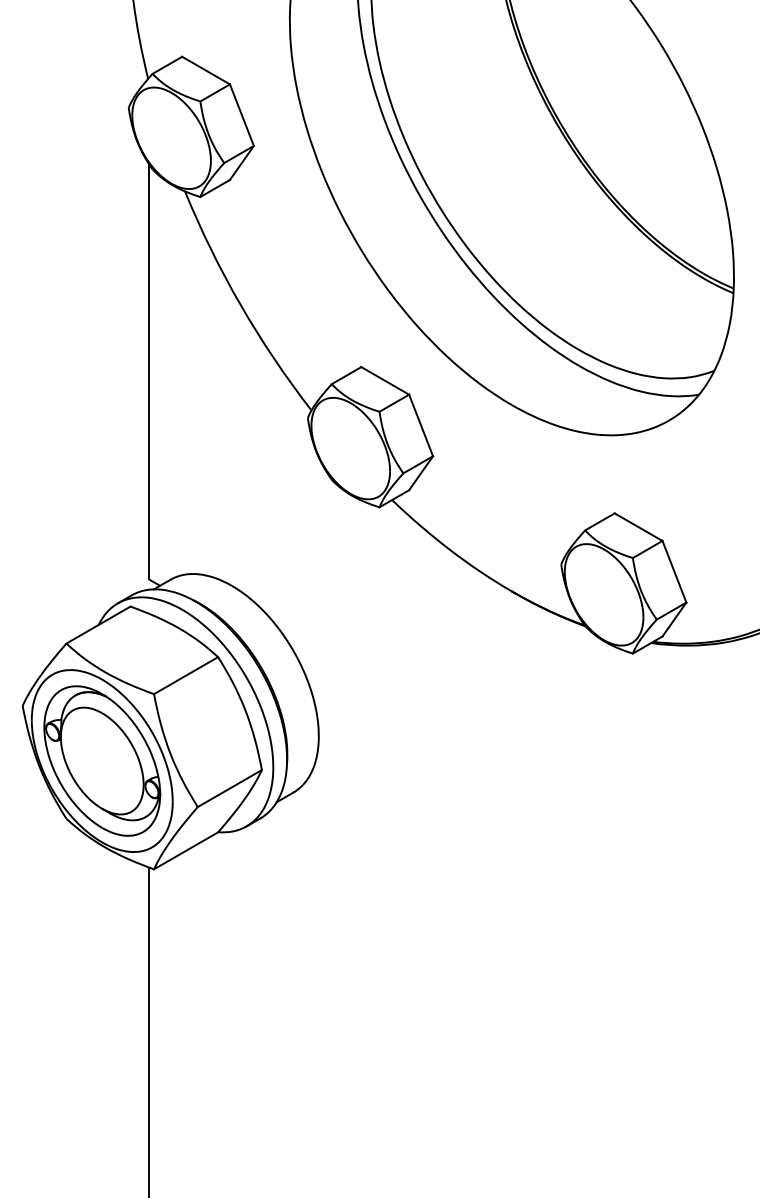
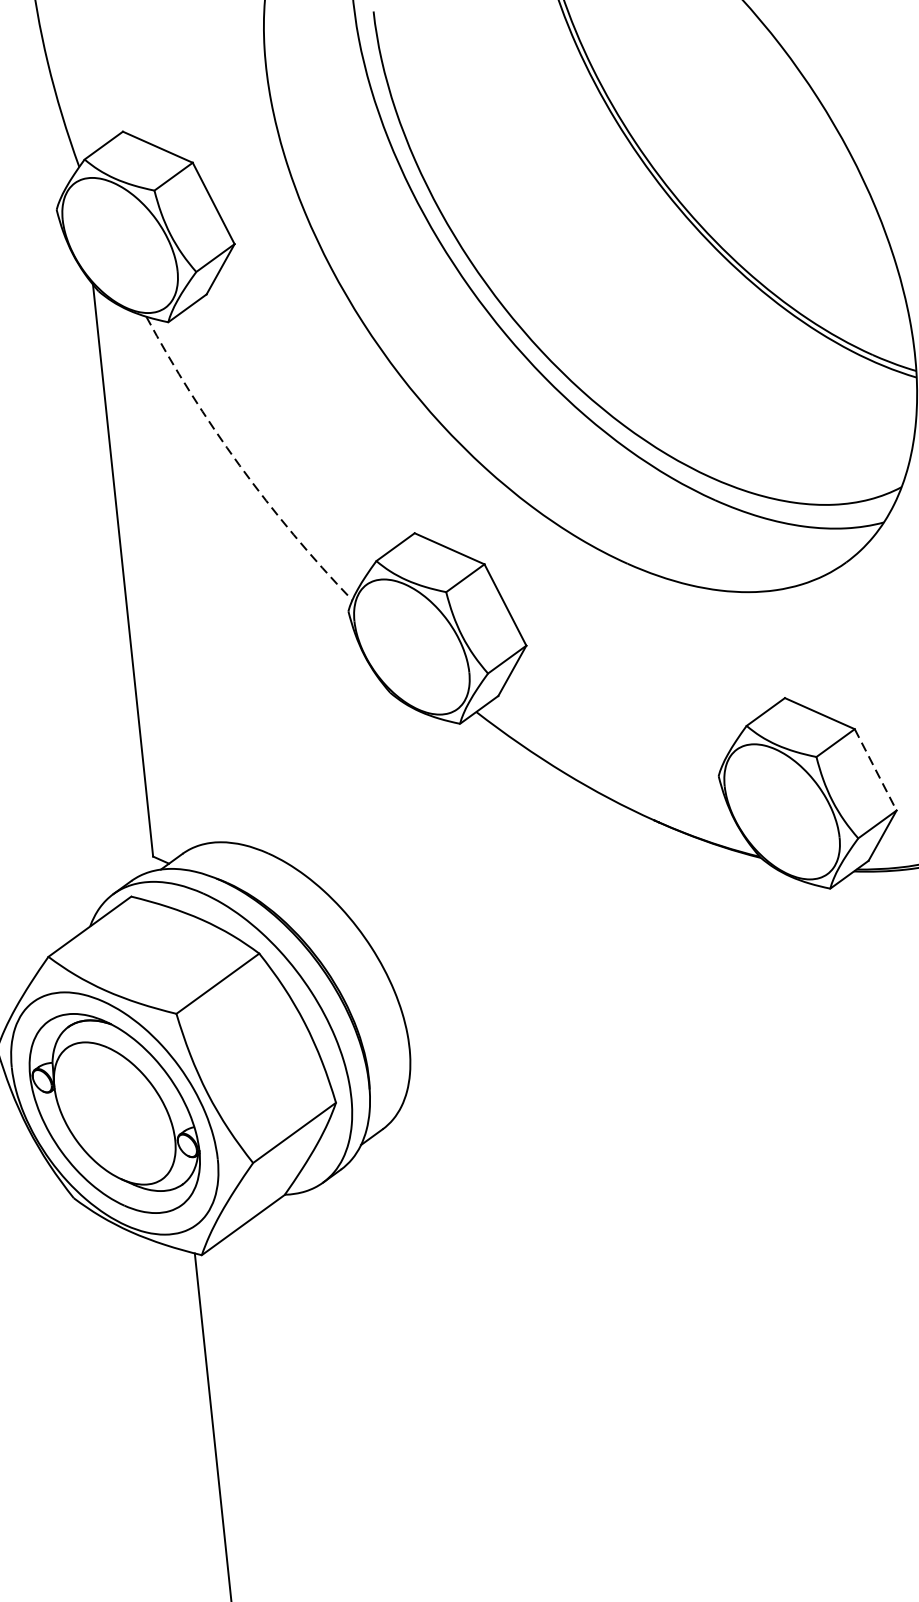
arc: (240, 305) -> (239, 465), solid -> dashed
line: (674, 572) -> (875, 770), solid -> dashed

